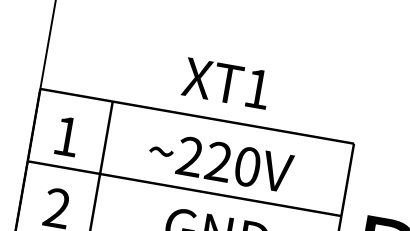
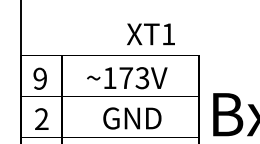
text: (225, 83) -> (150, 34), moved
text: (65, 135) -> (39, 78), 1 -> 9
text: (219, 162) -> (126, 78), ~220V -> ~173V

